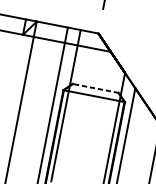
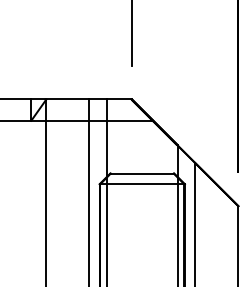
line: (95, 88) -> (142, 173), dashed -> solid

